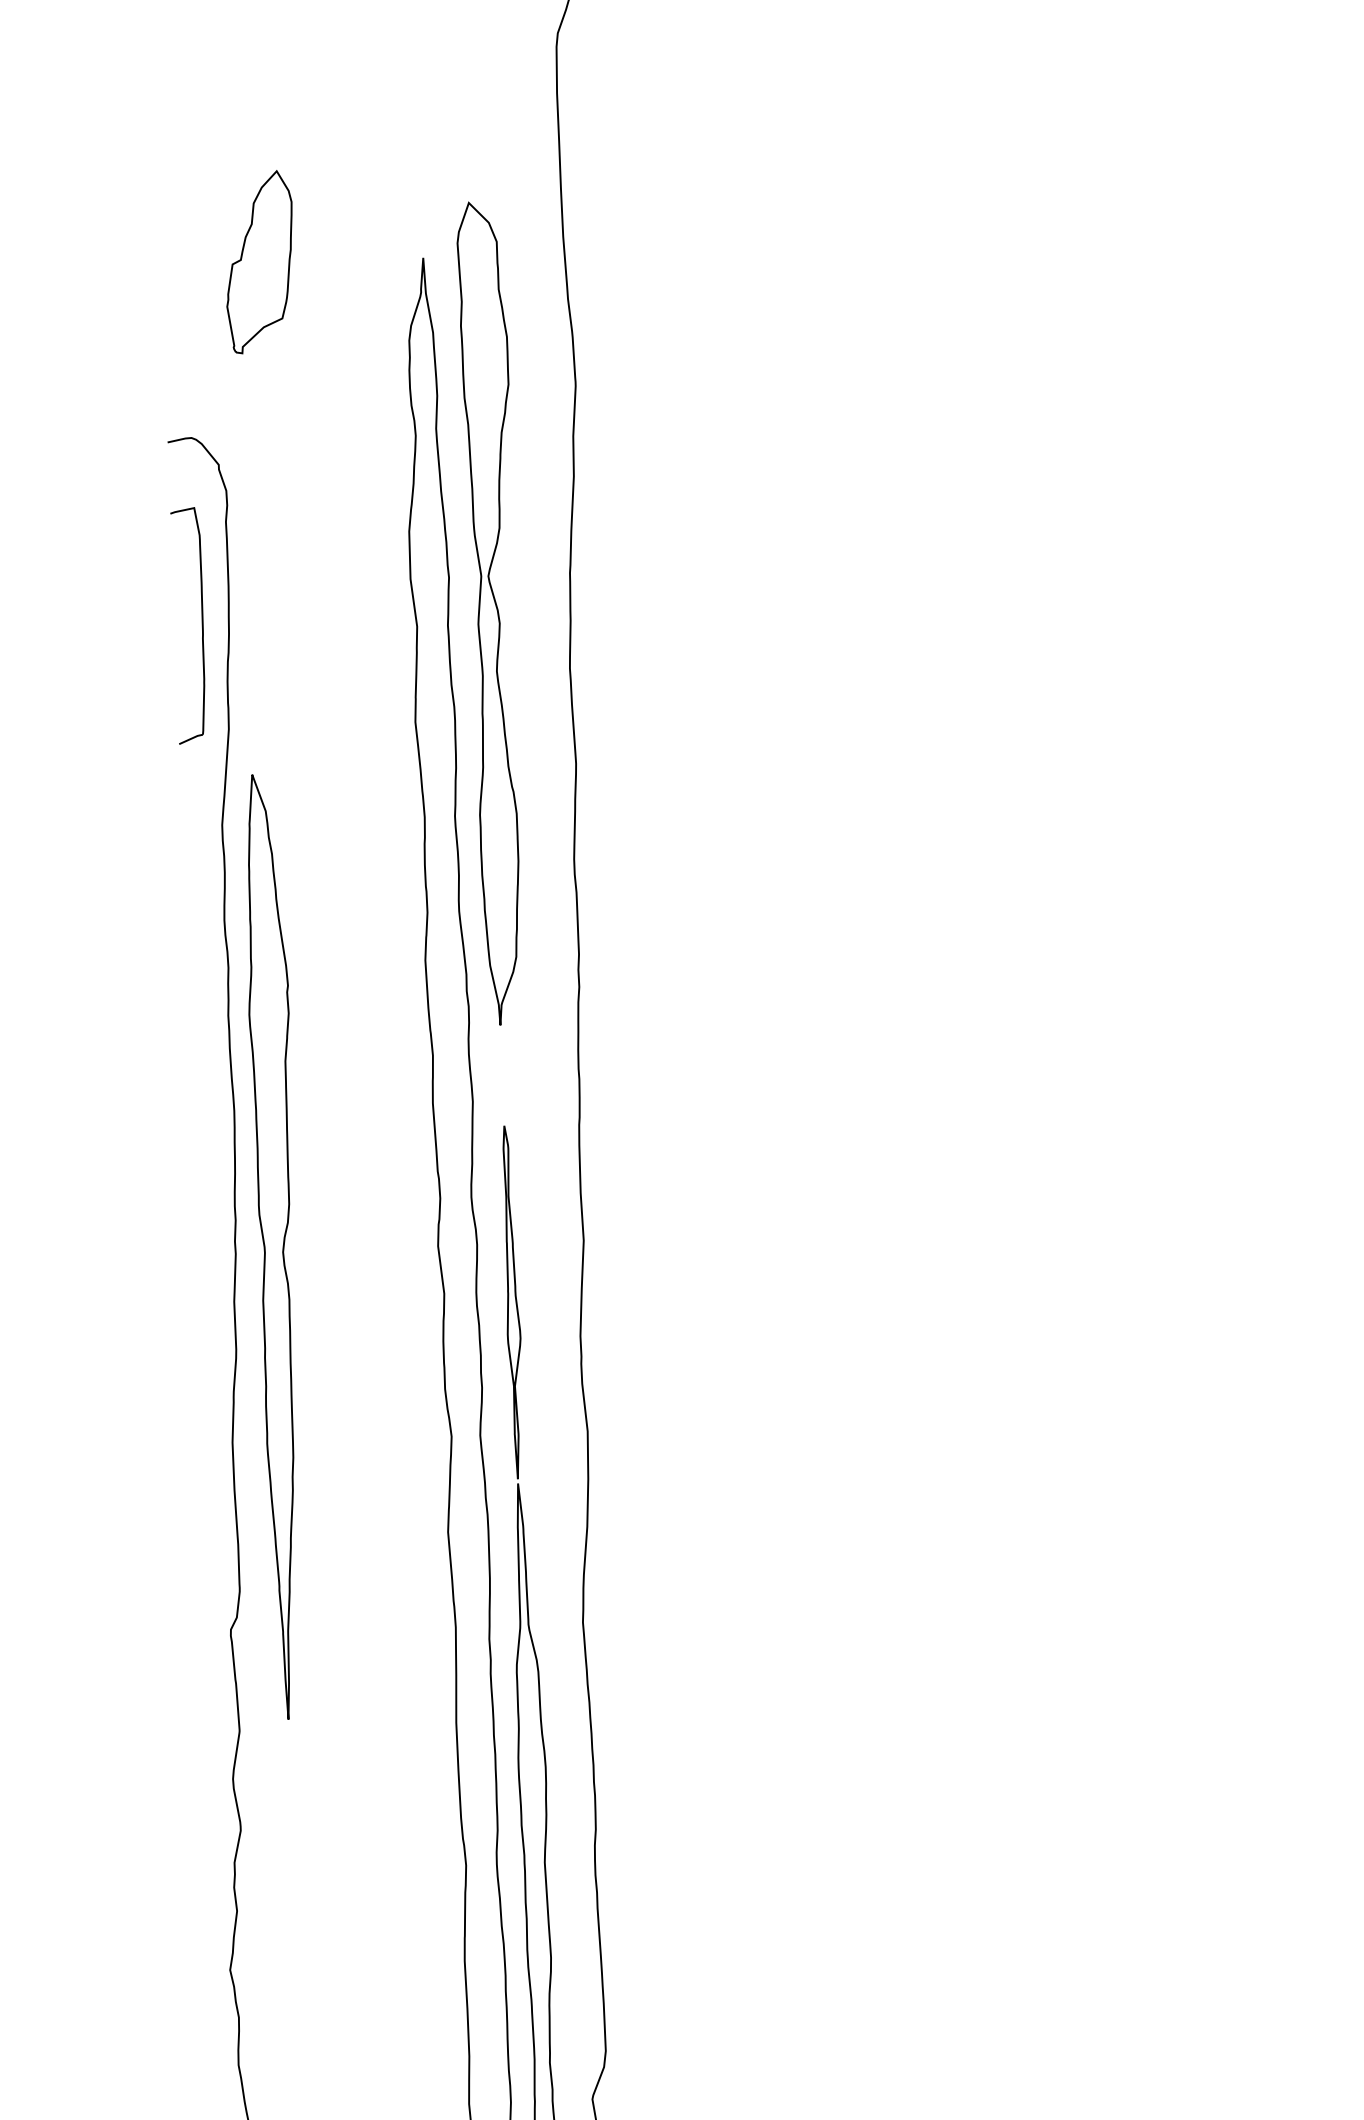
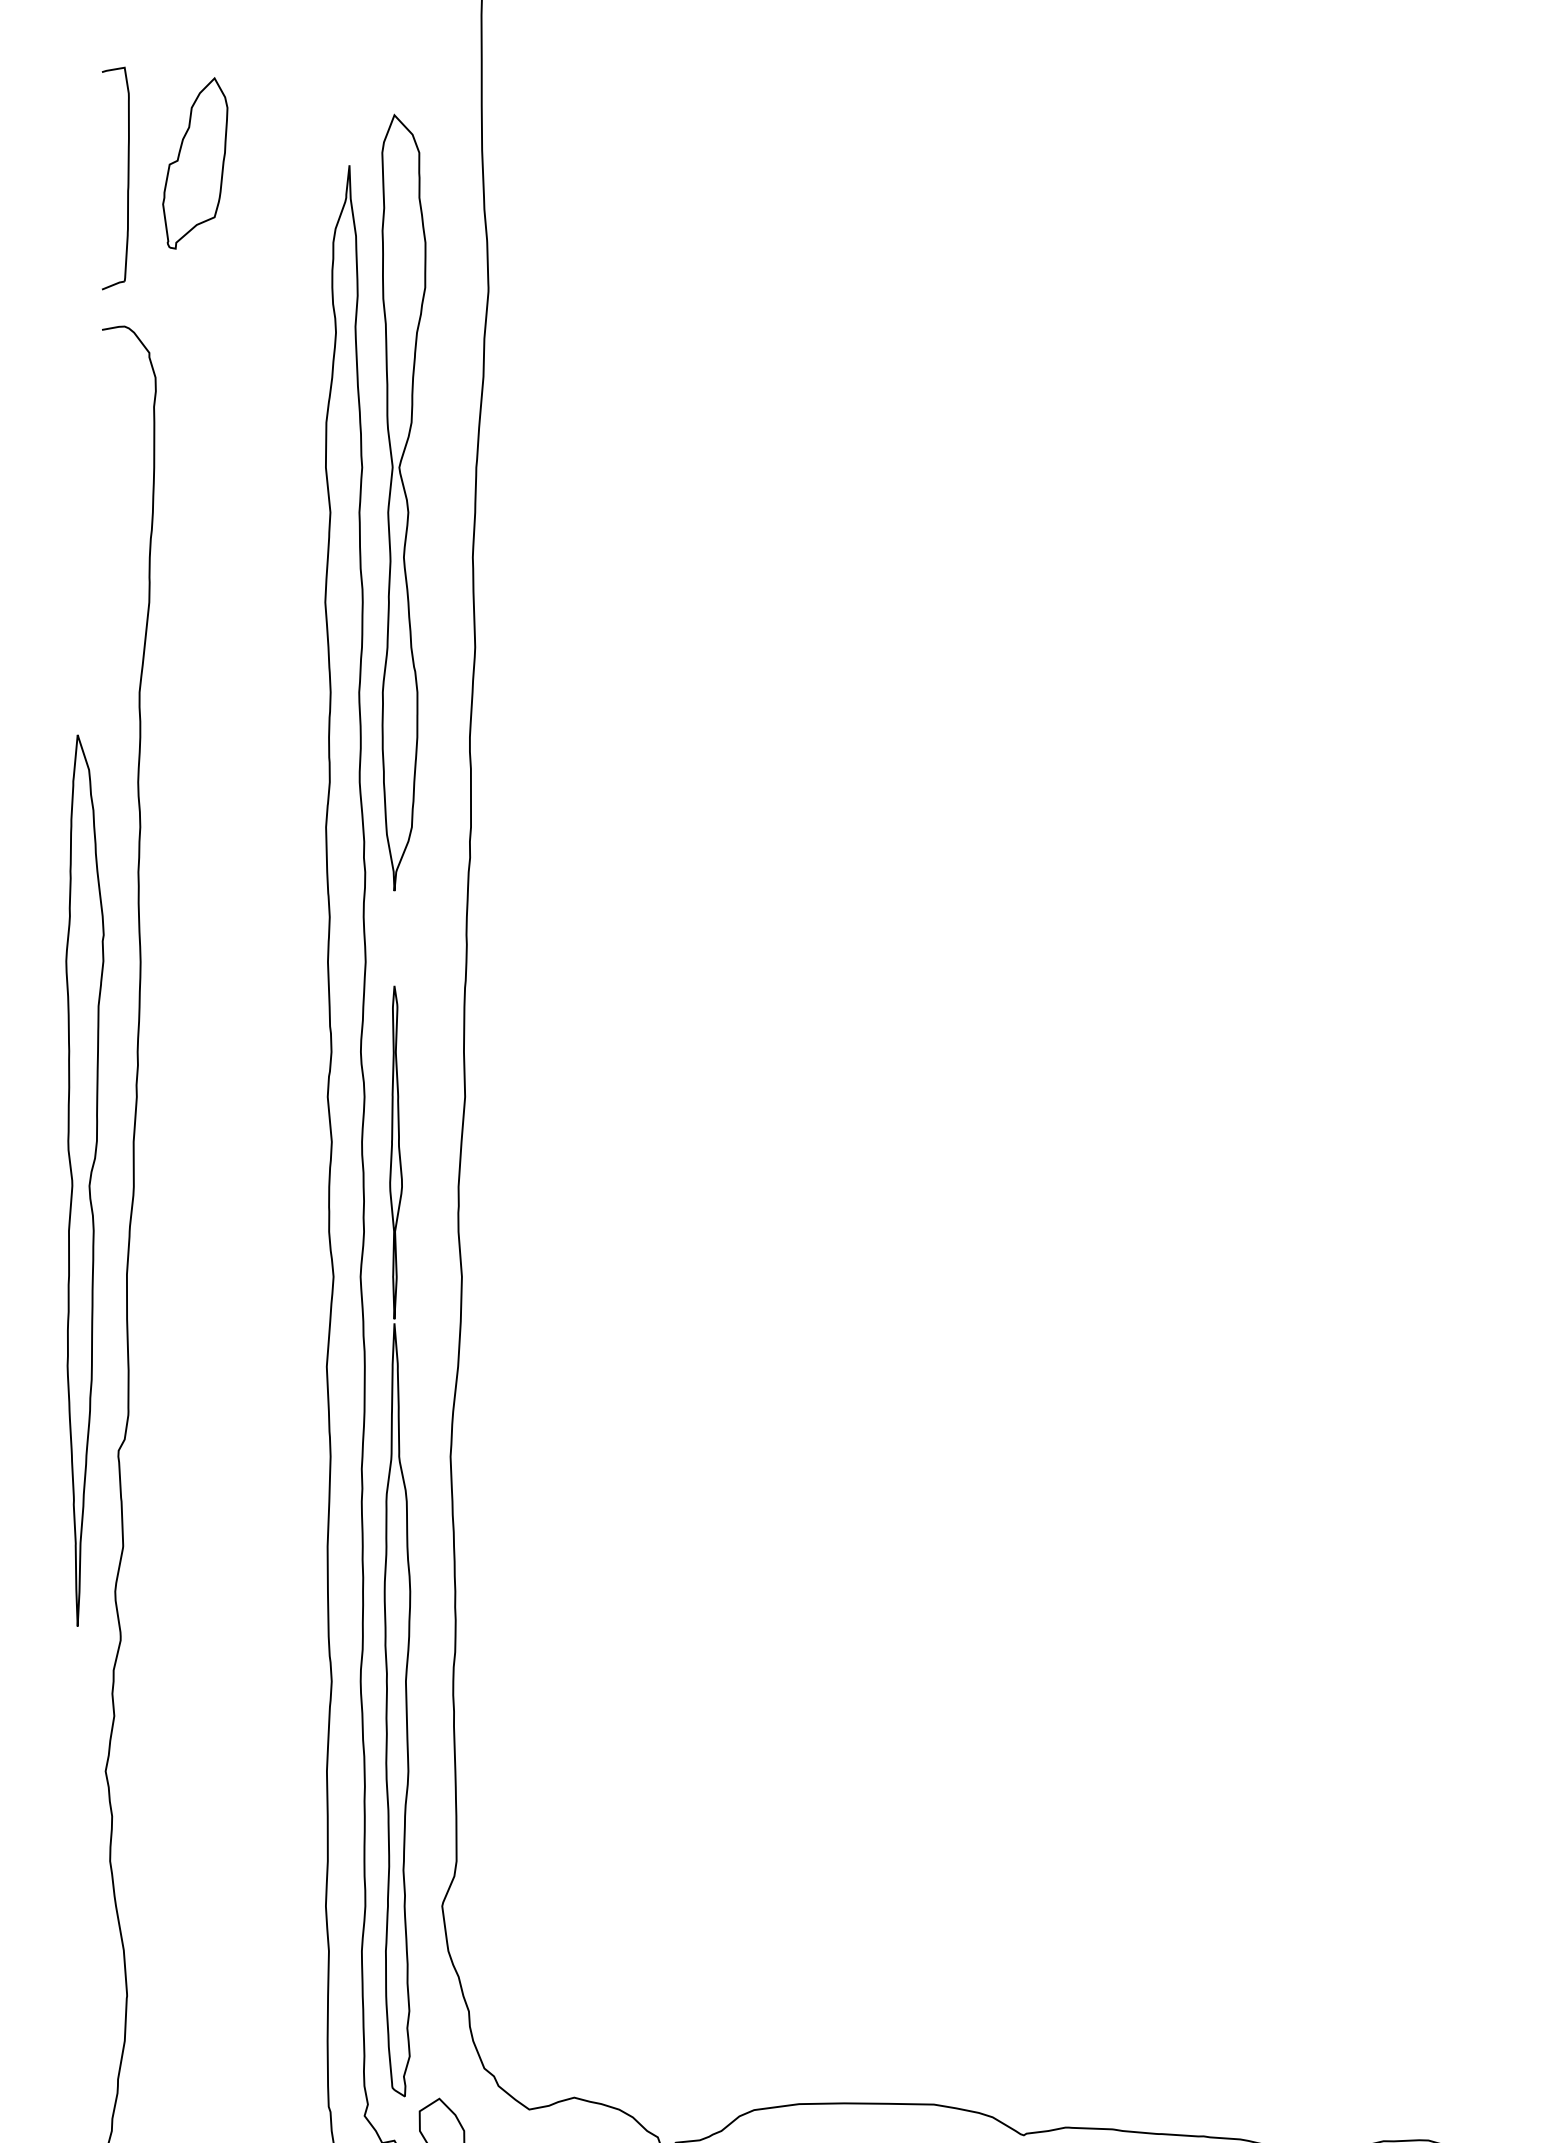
part: (201, 625) -> (127, 178), moved
part: (277, 1246) -> (84, 1180), moved

